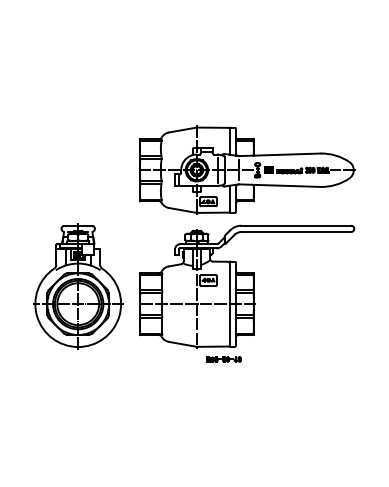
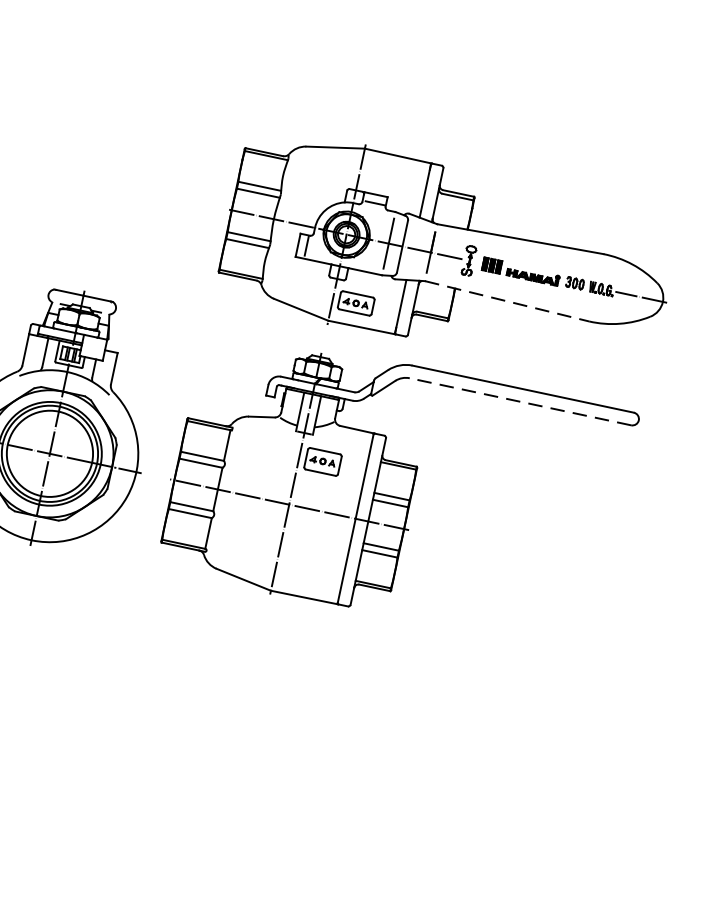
line: (279, 185) -> (506, 300), solid -> dashed
line: (296, 232) -> (520, 402), solid -> dashed
part: (223, 359) -> (319, 627), removed

